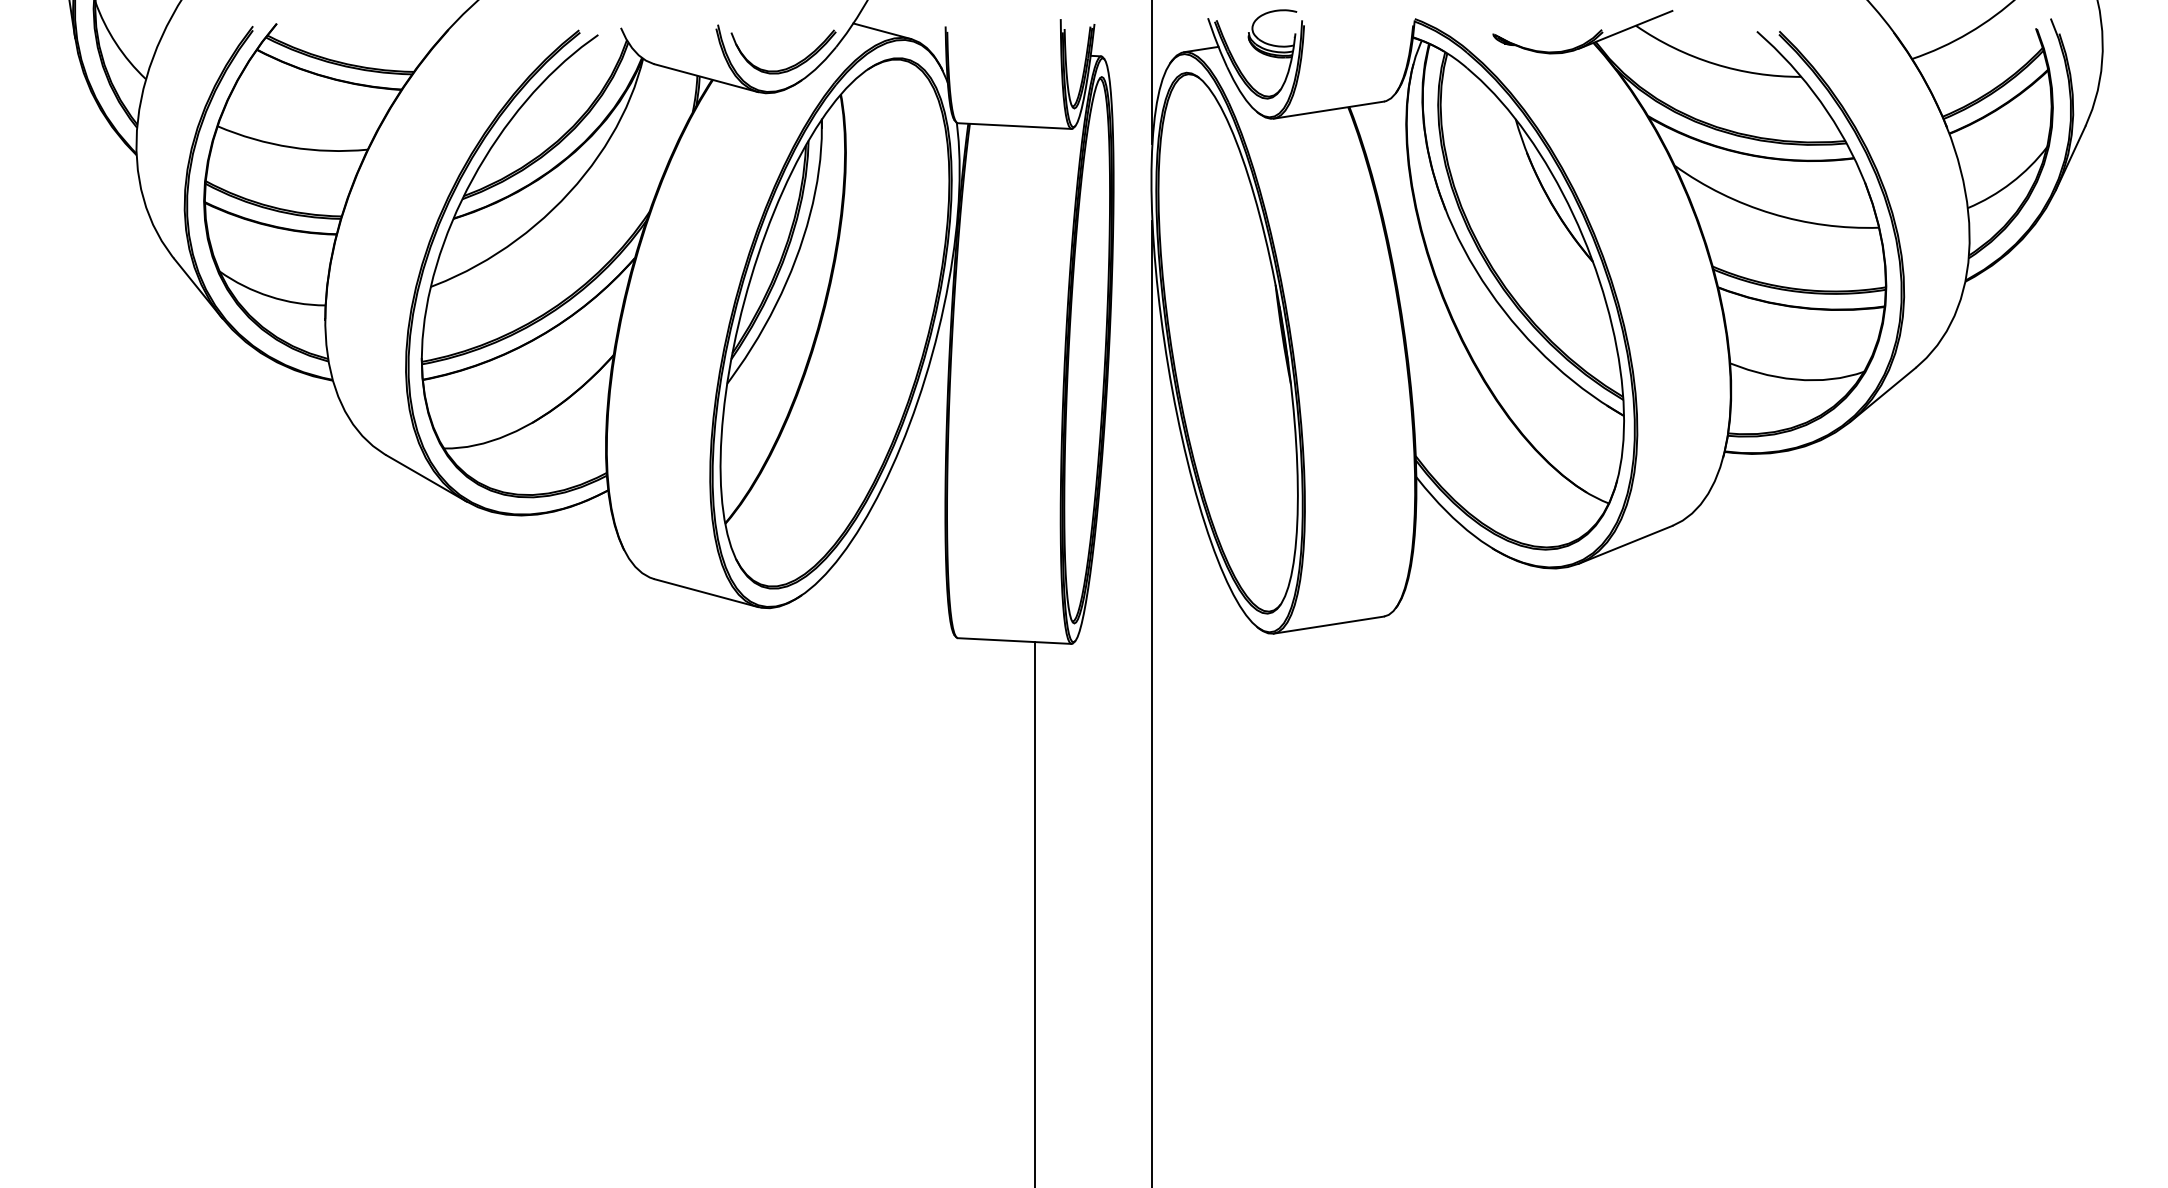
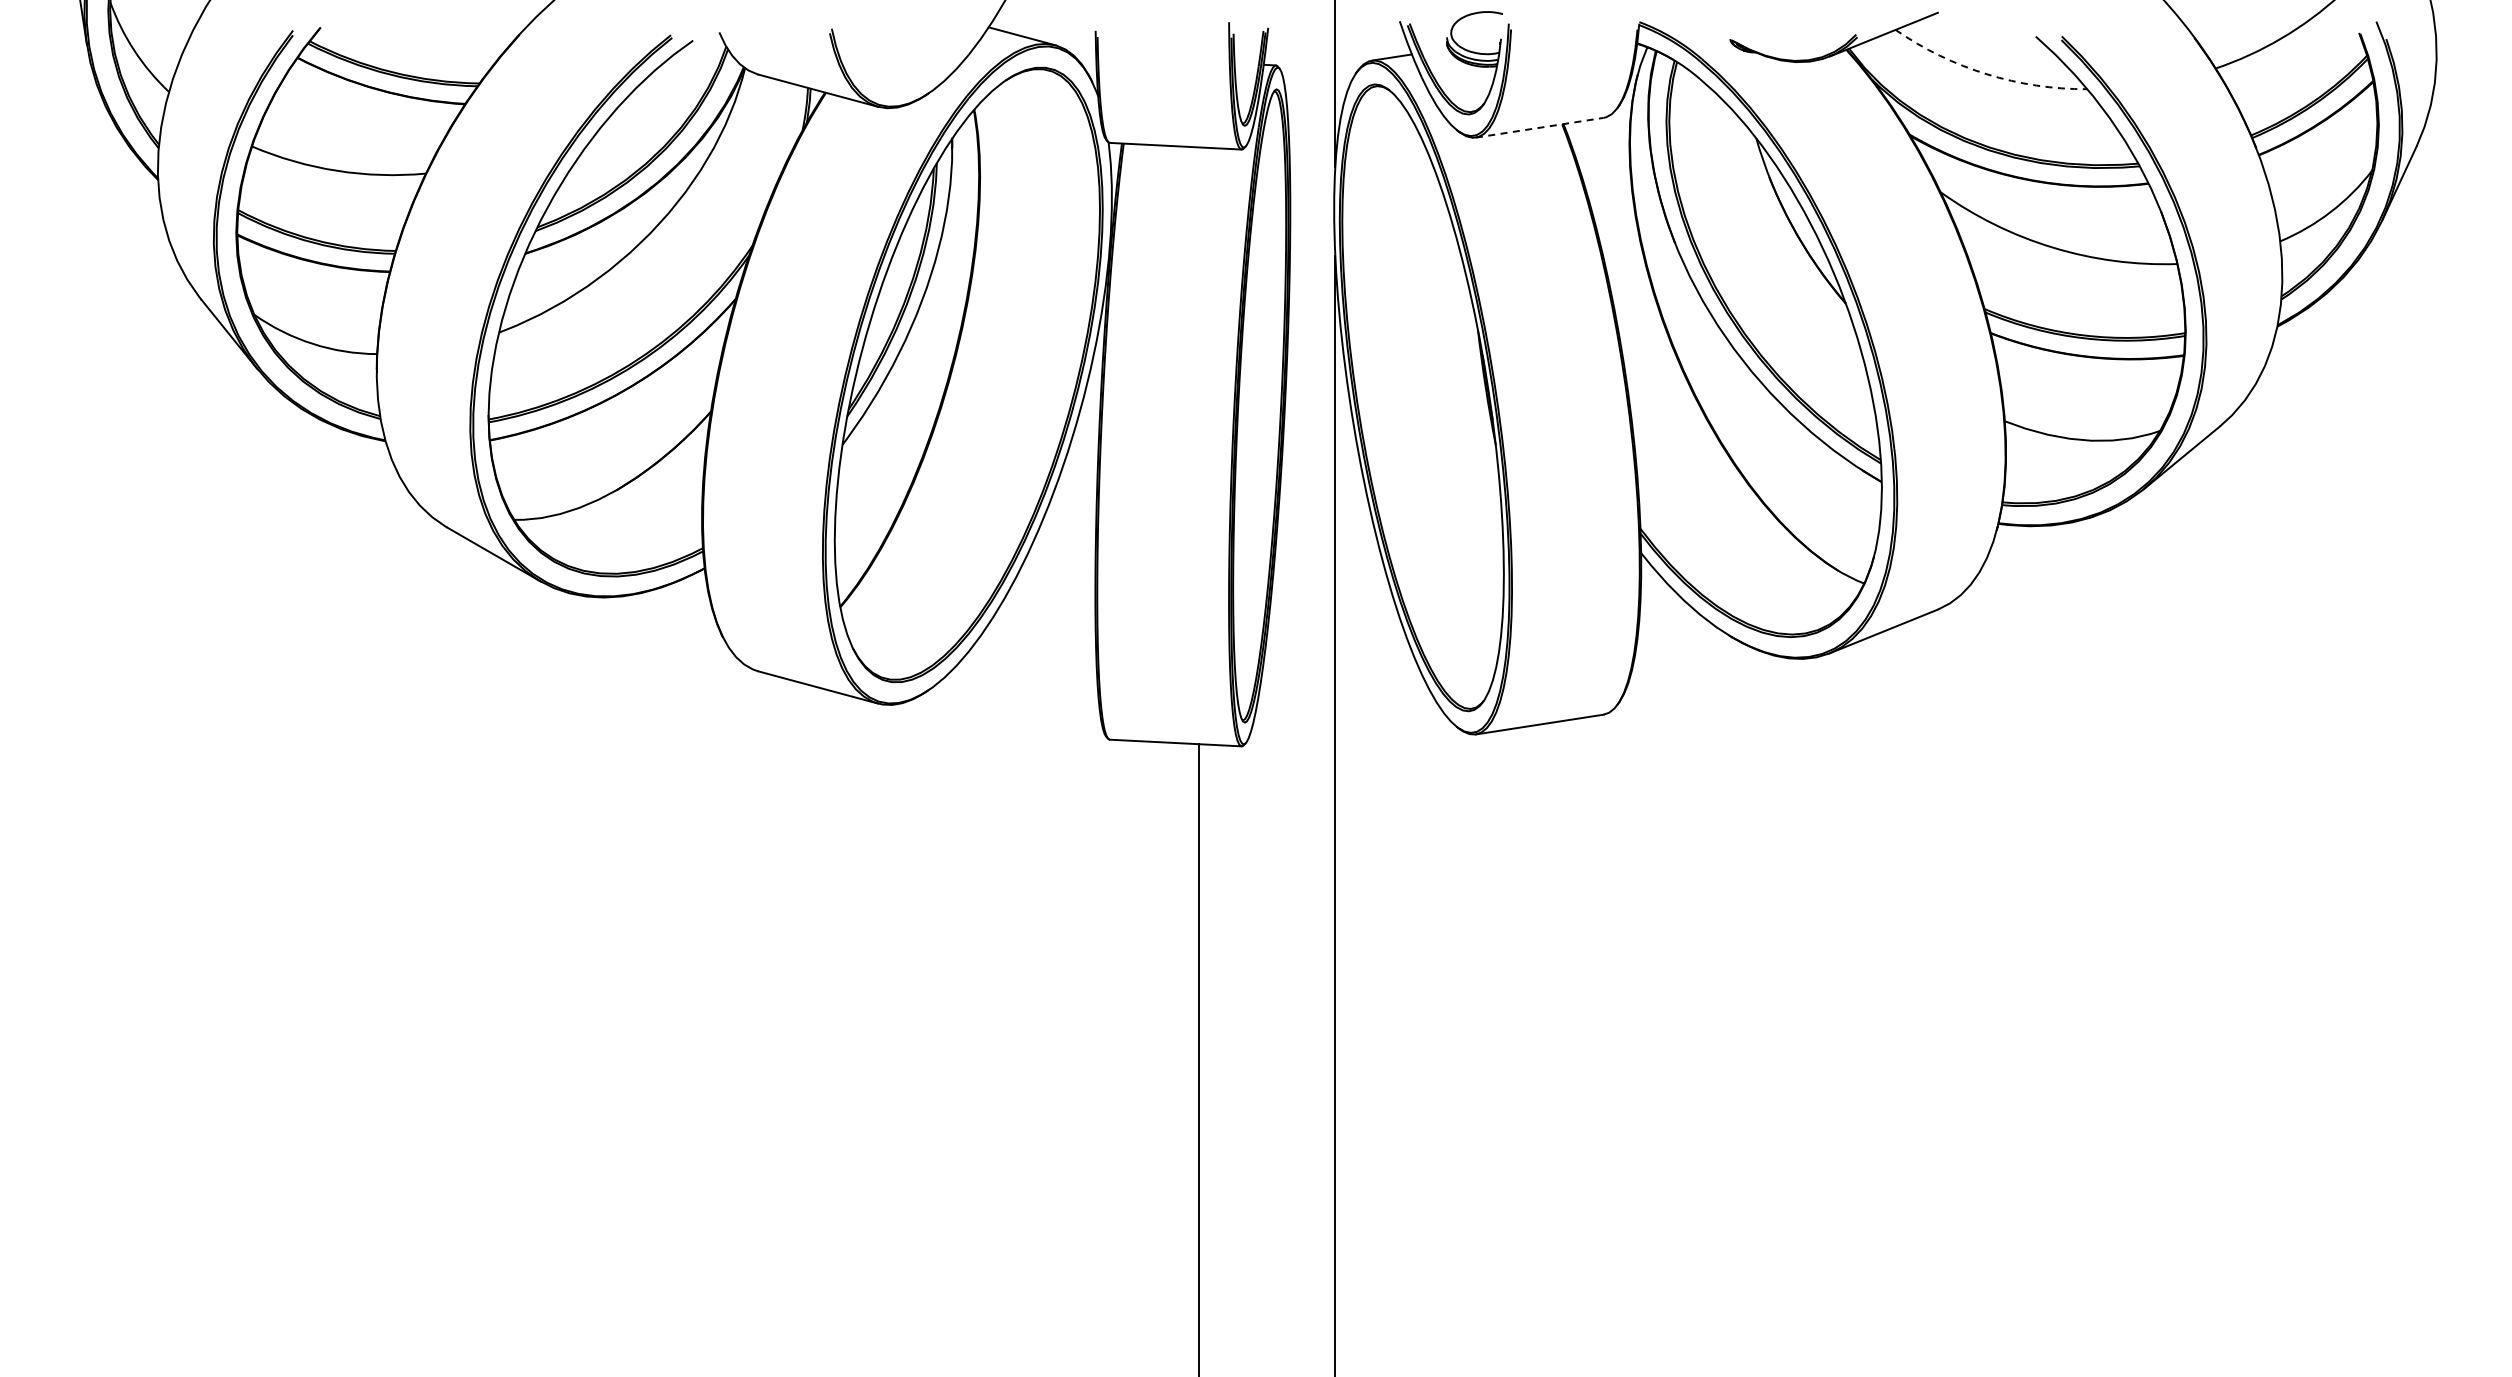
arc: (1714, 64) -> (1986, 74), solid -> dashed
part: (791, 65) -> (916, 76), removed
line: (1328, 109) -> (1539, 127), solid -> dashed

